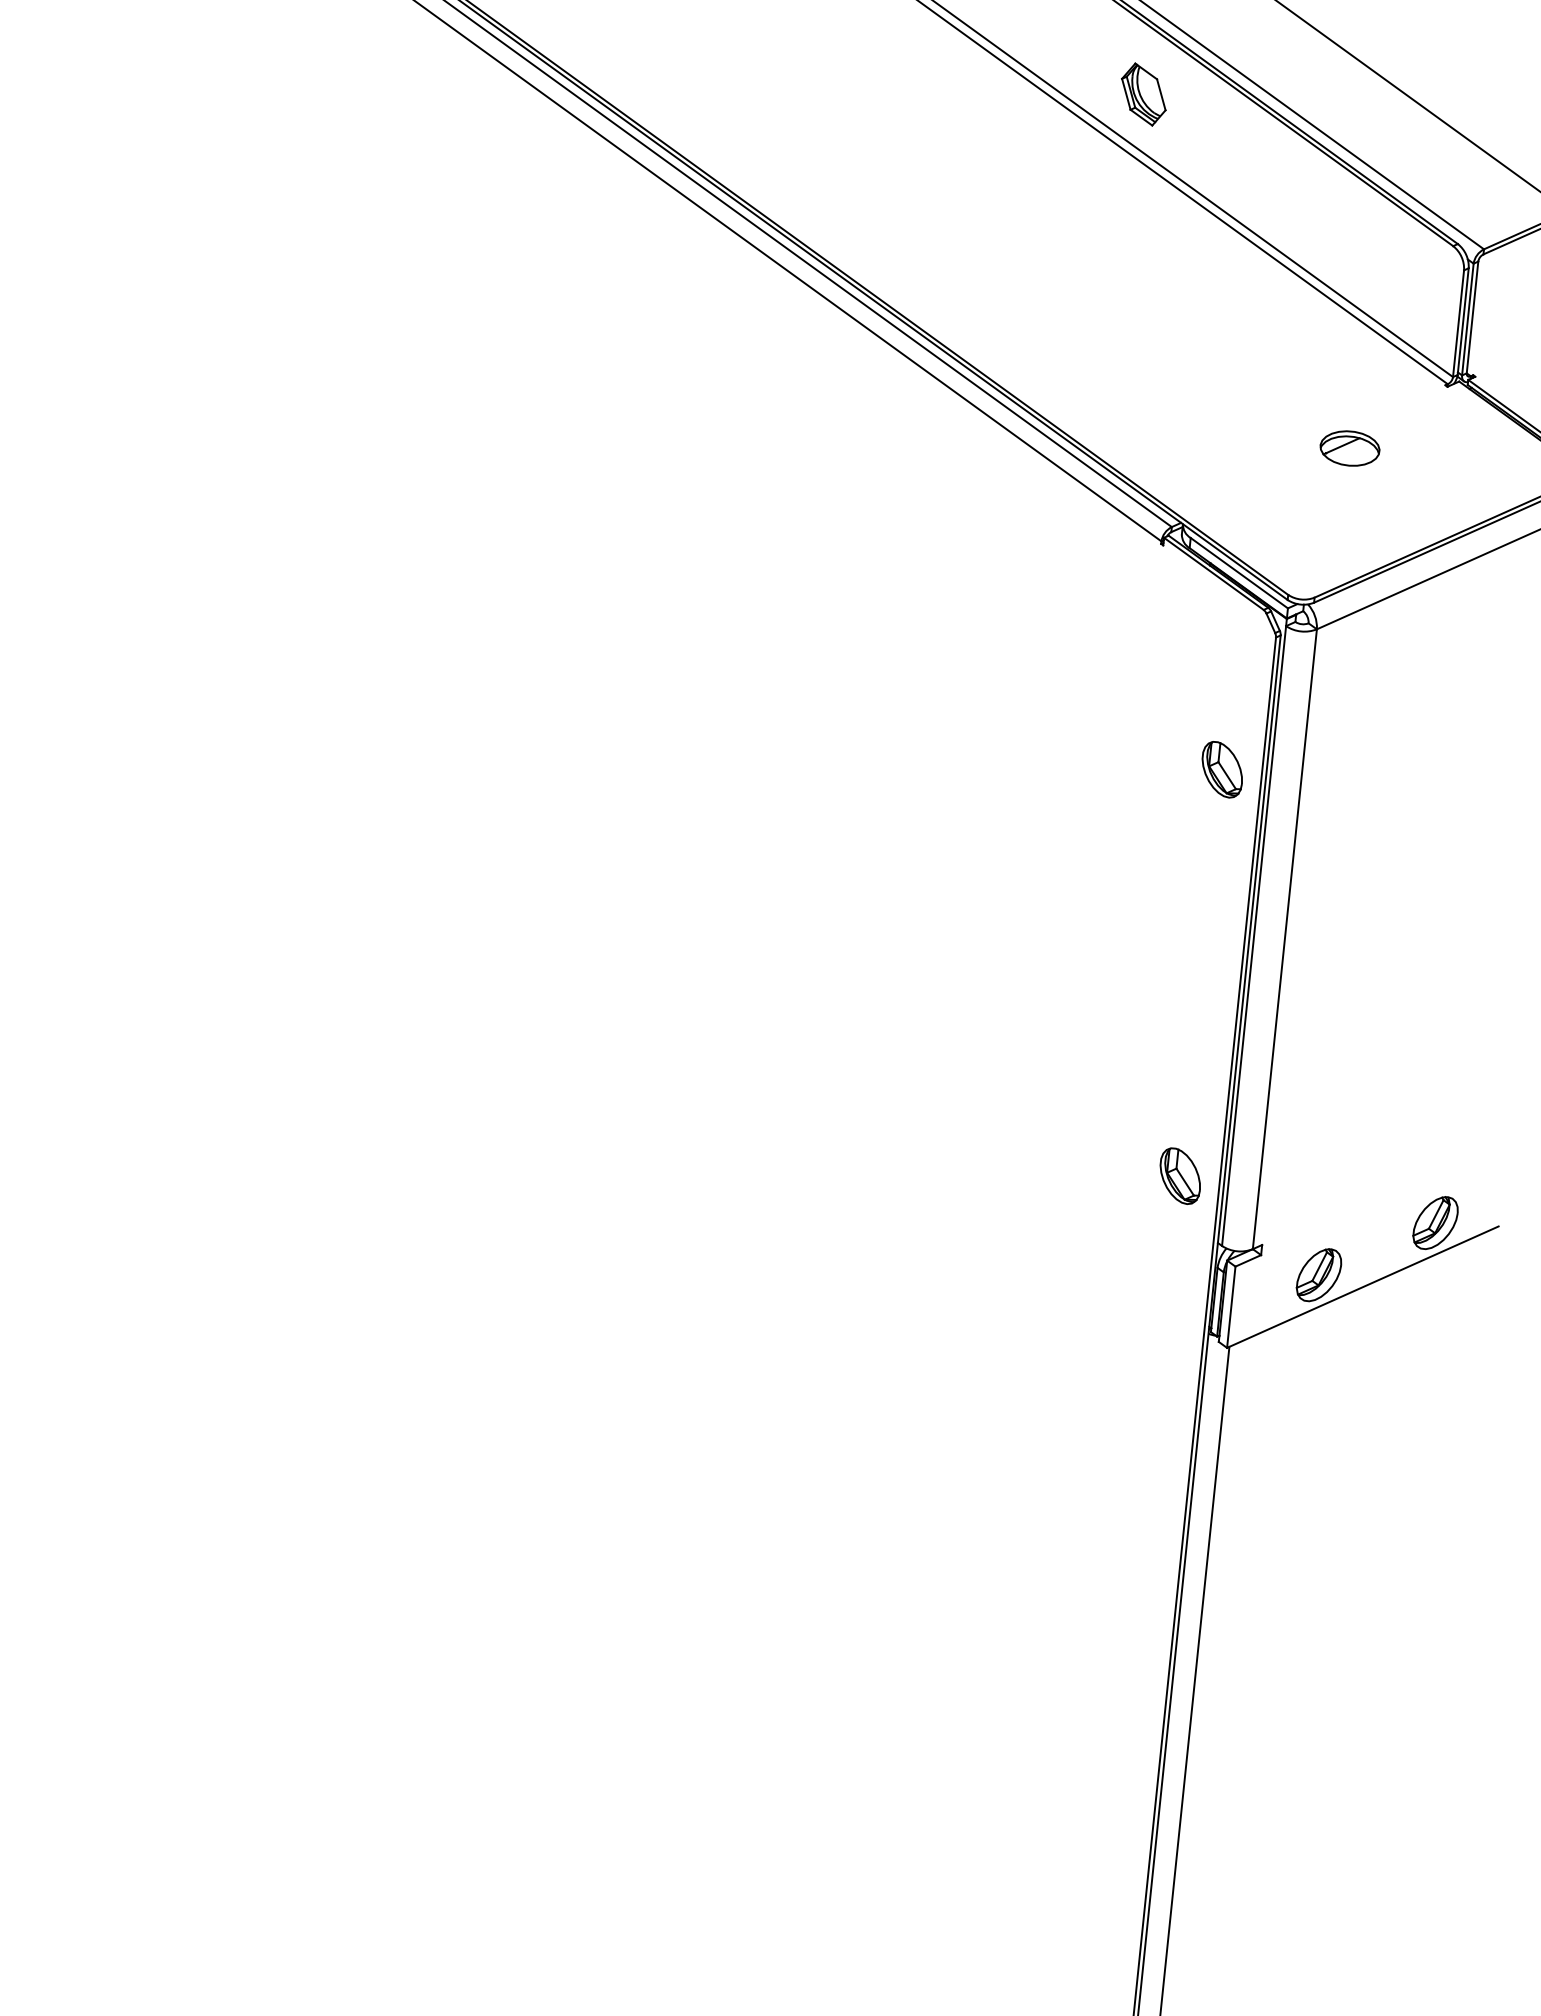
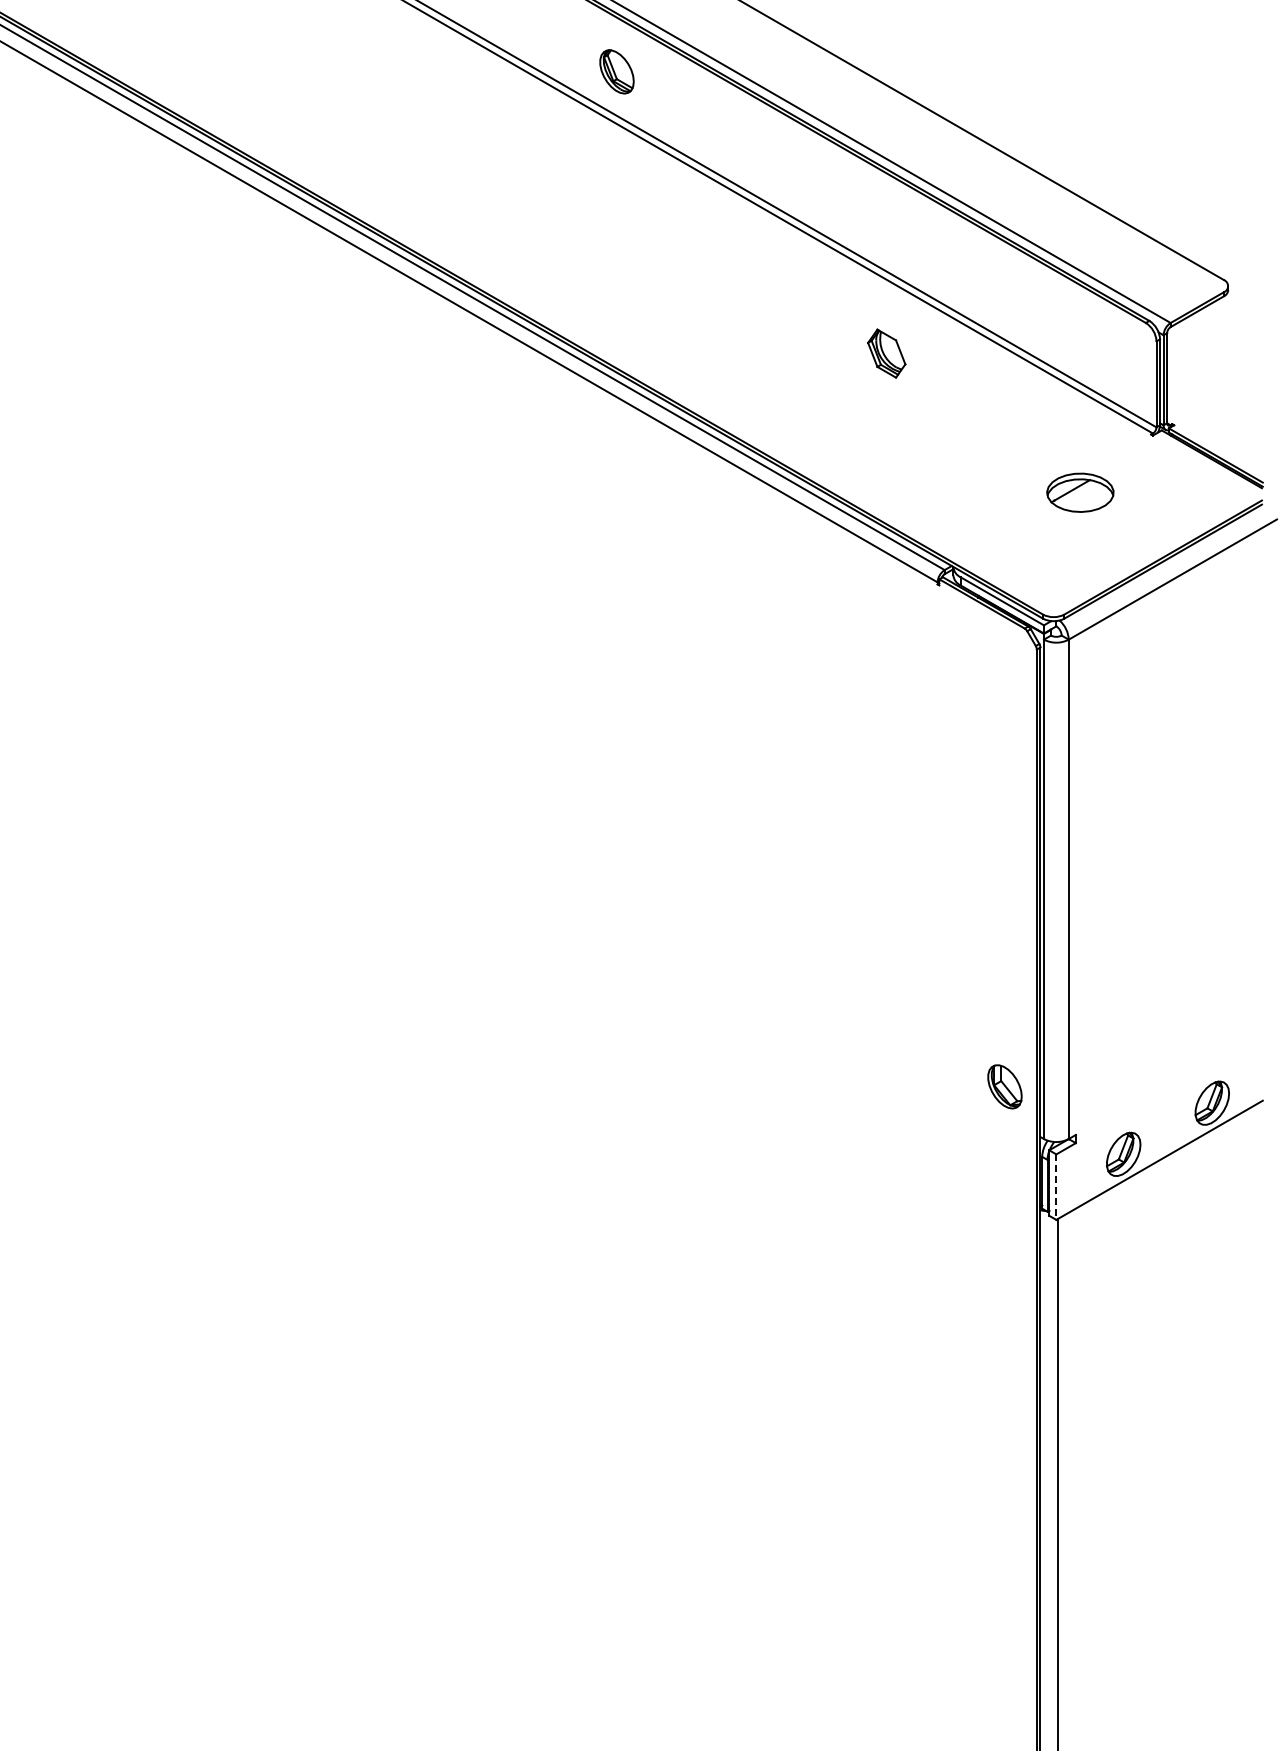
part: (1143, 94) -> (886, 353), moved
part: (1349, 448) -> (1079, 492), size x1.4
part: (1221, 769) -> (1004, 759), removed
line: (1231, 1307) -> (1056, 1187), solid -> dashed

